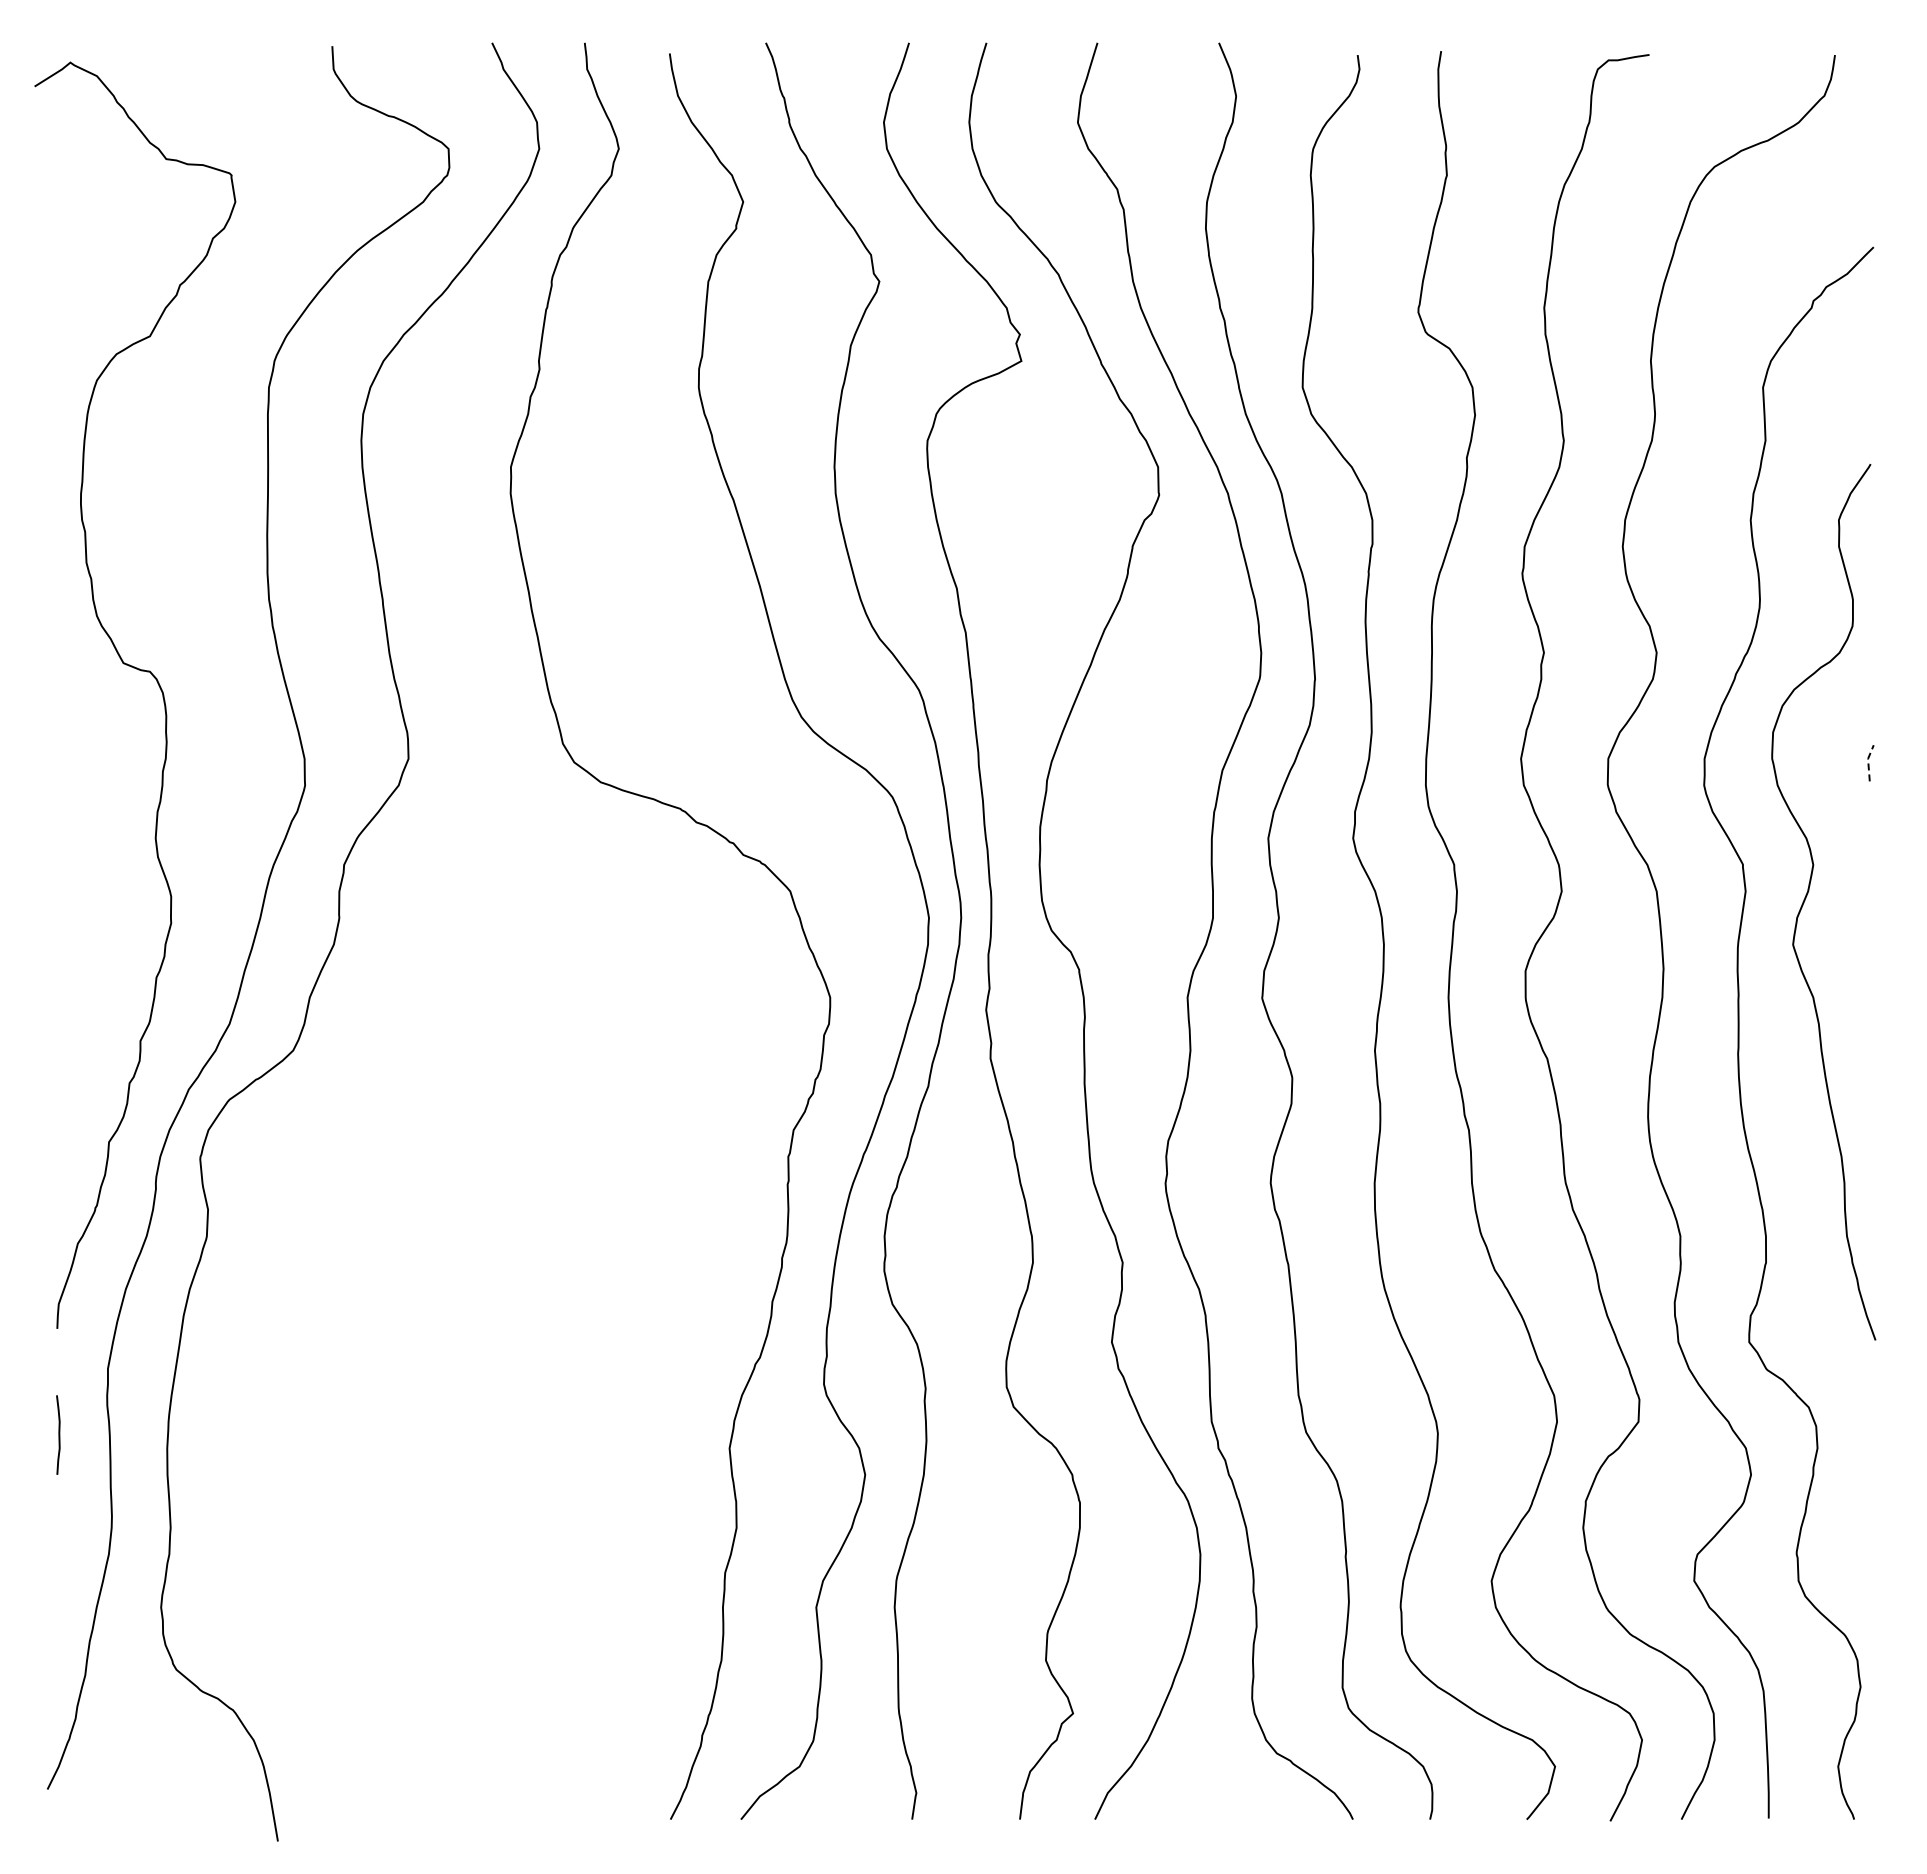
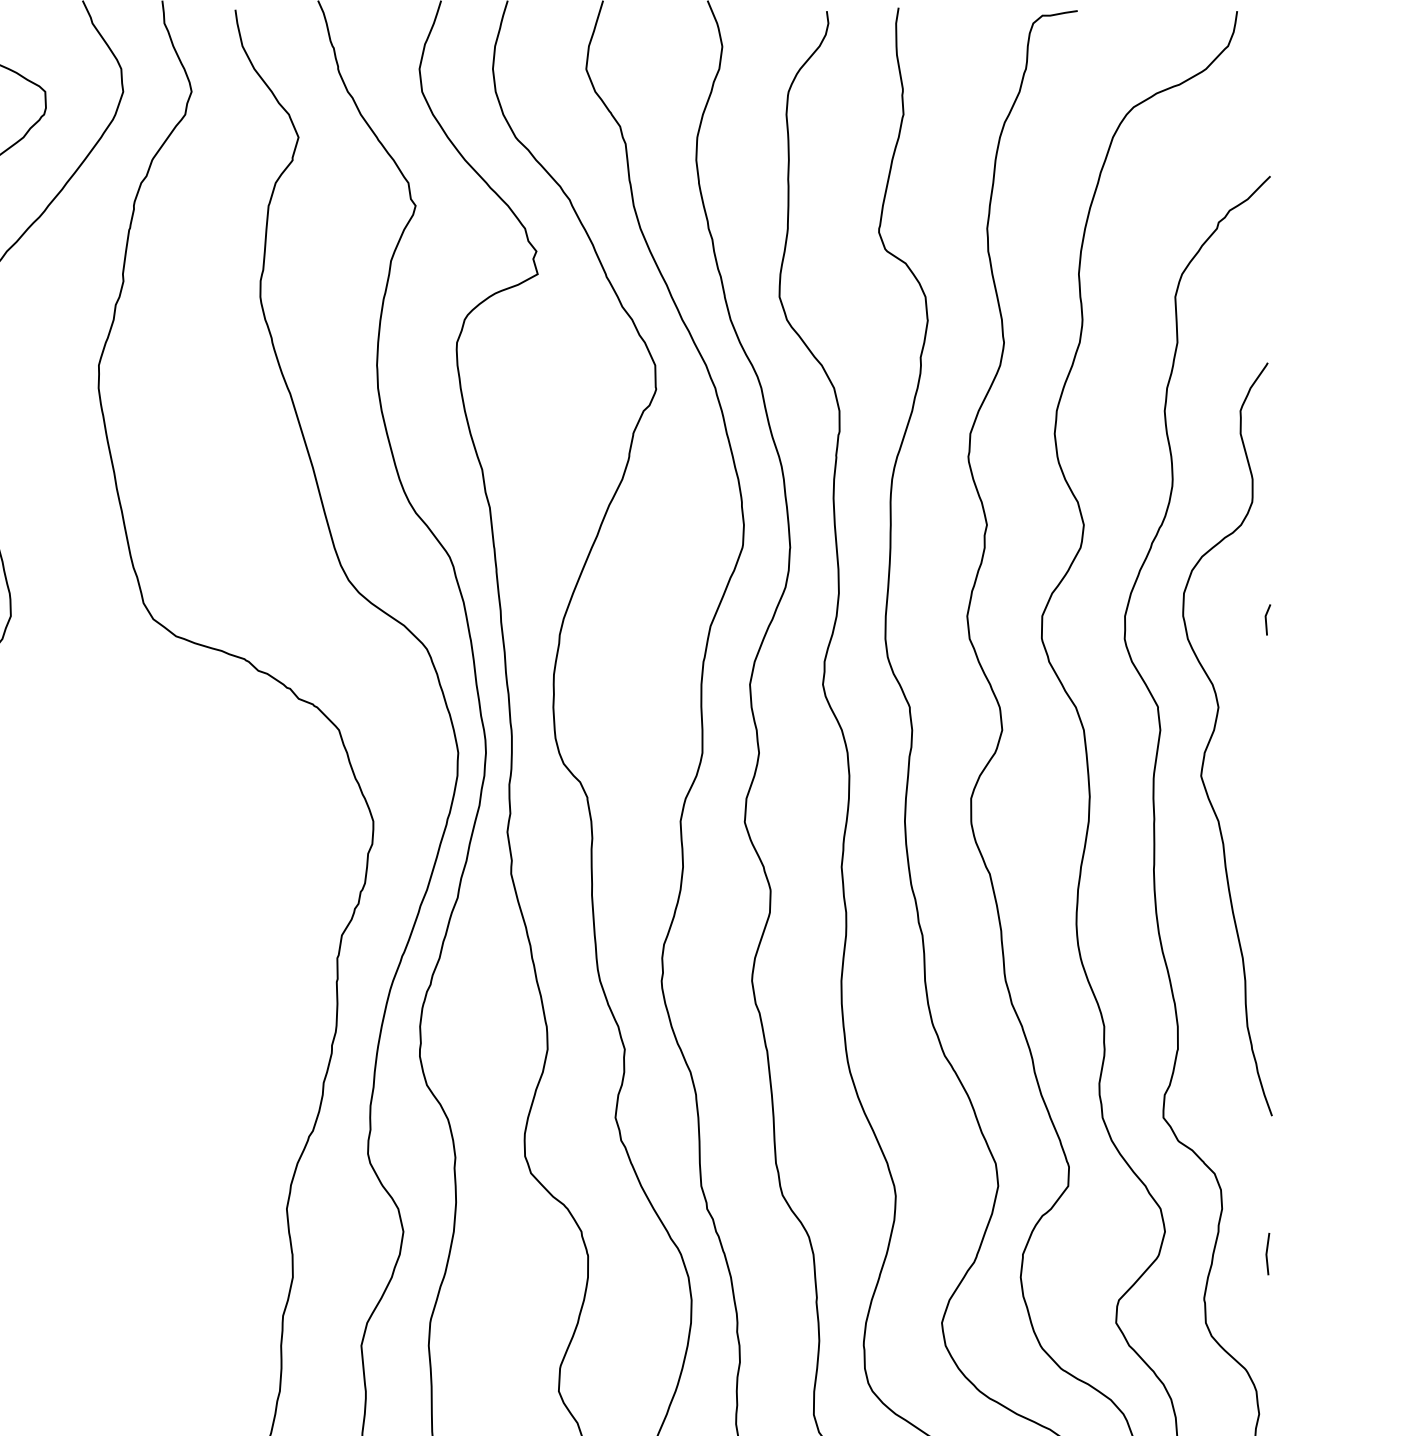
line: (1868, 761) -> (1265, 618), dashed -> solid
line: (1870, 1499) -> (1267, 1252), added

